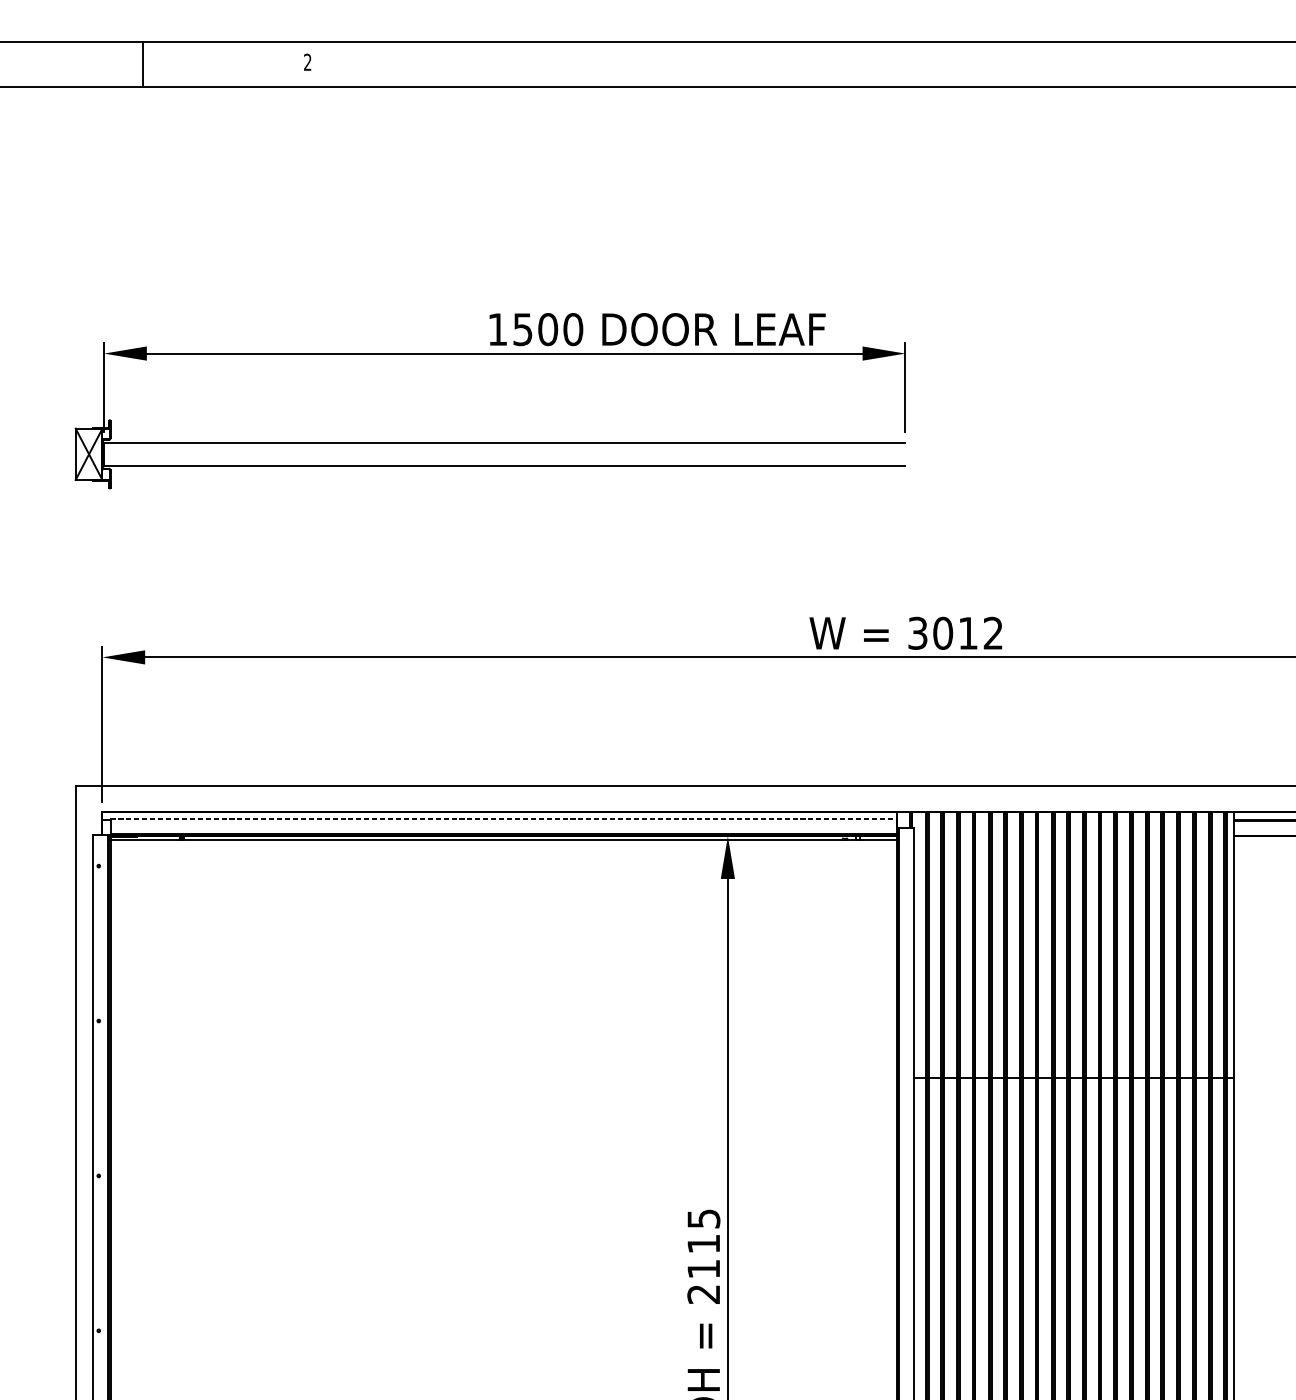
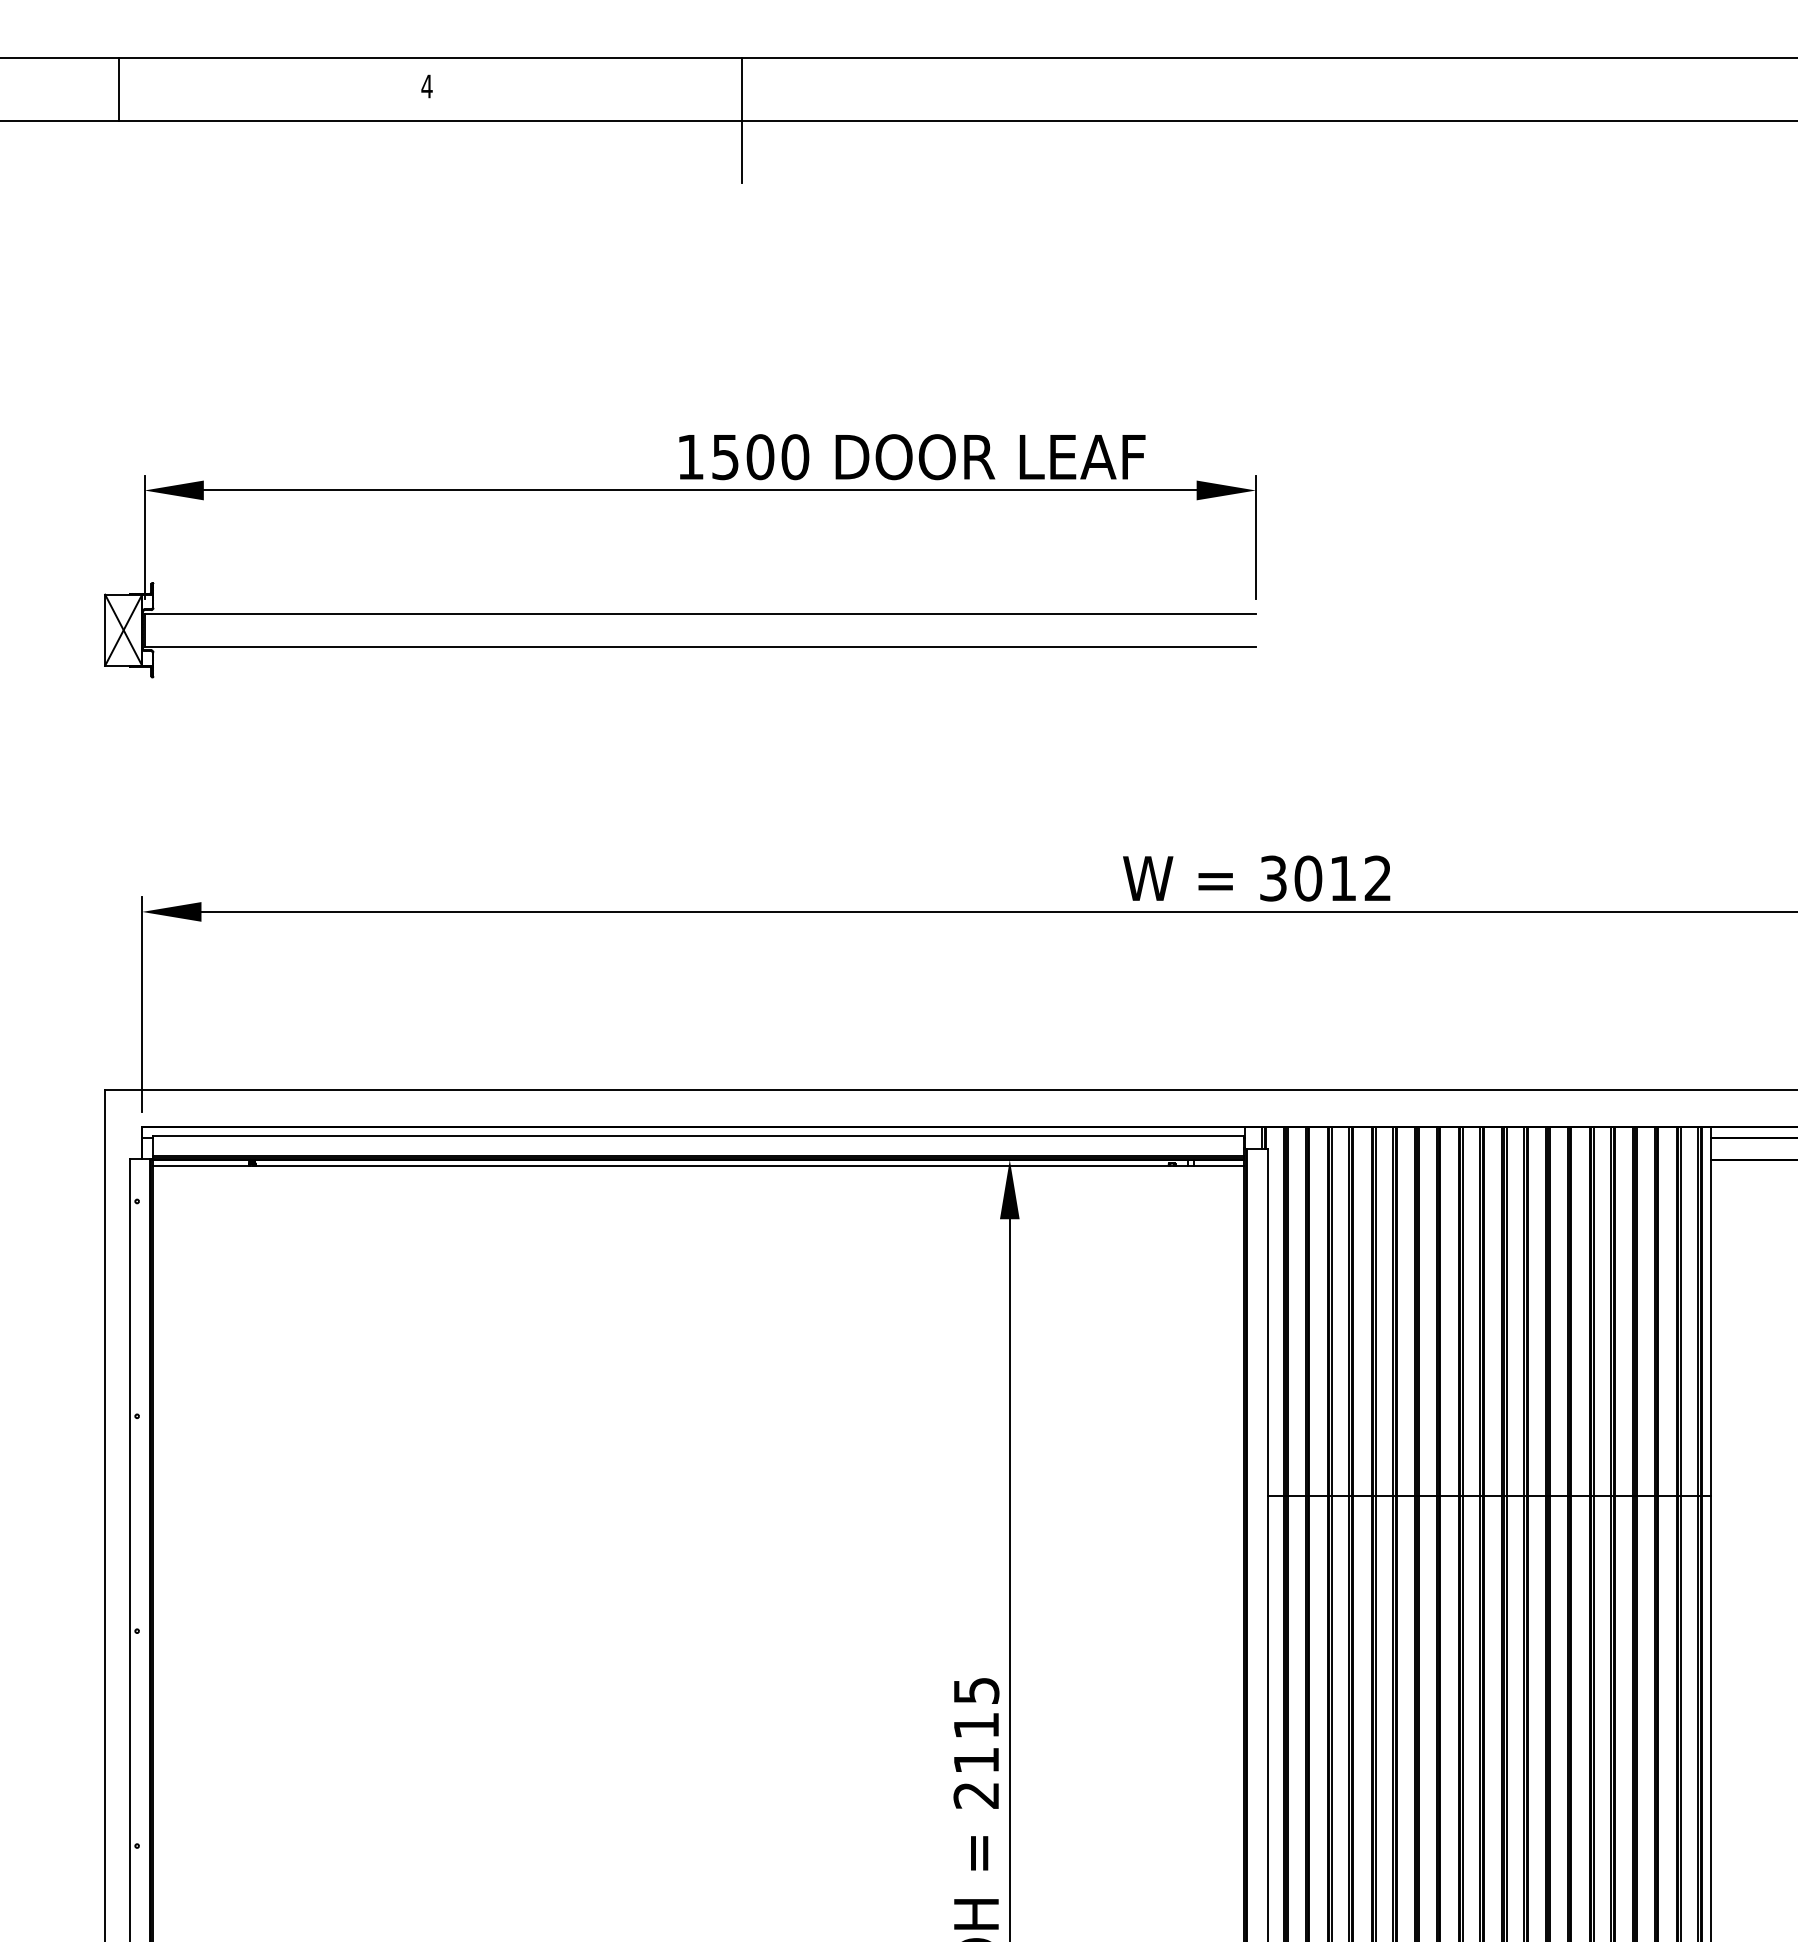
text: (307, 62) -> (426, 86), 2 -> 4
line: (143, 64) -> (118, 89), moved
line: (535, 86) -> (742, 120), added
line: (504, 819) -> (699, 1136), dashed -> solid

